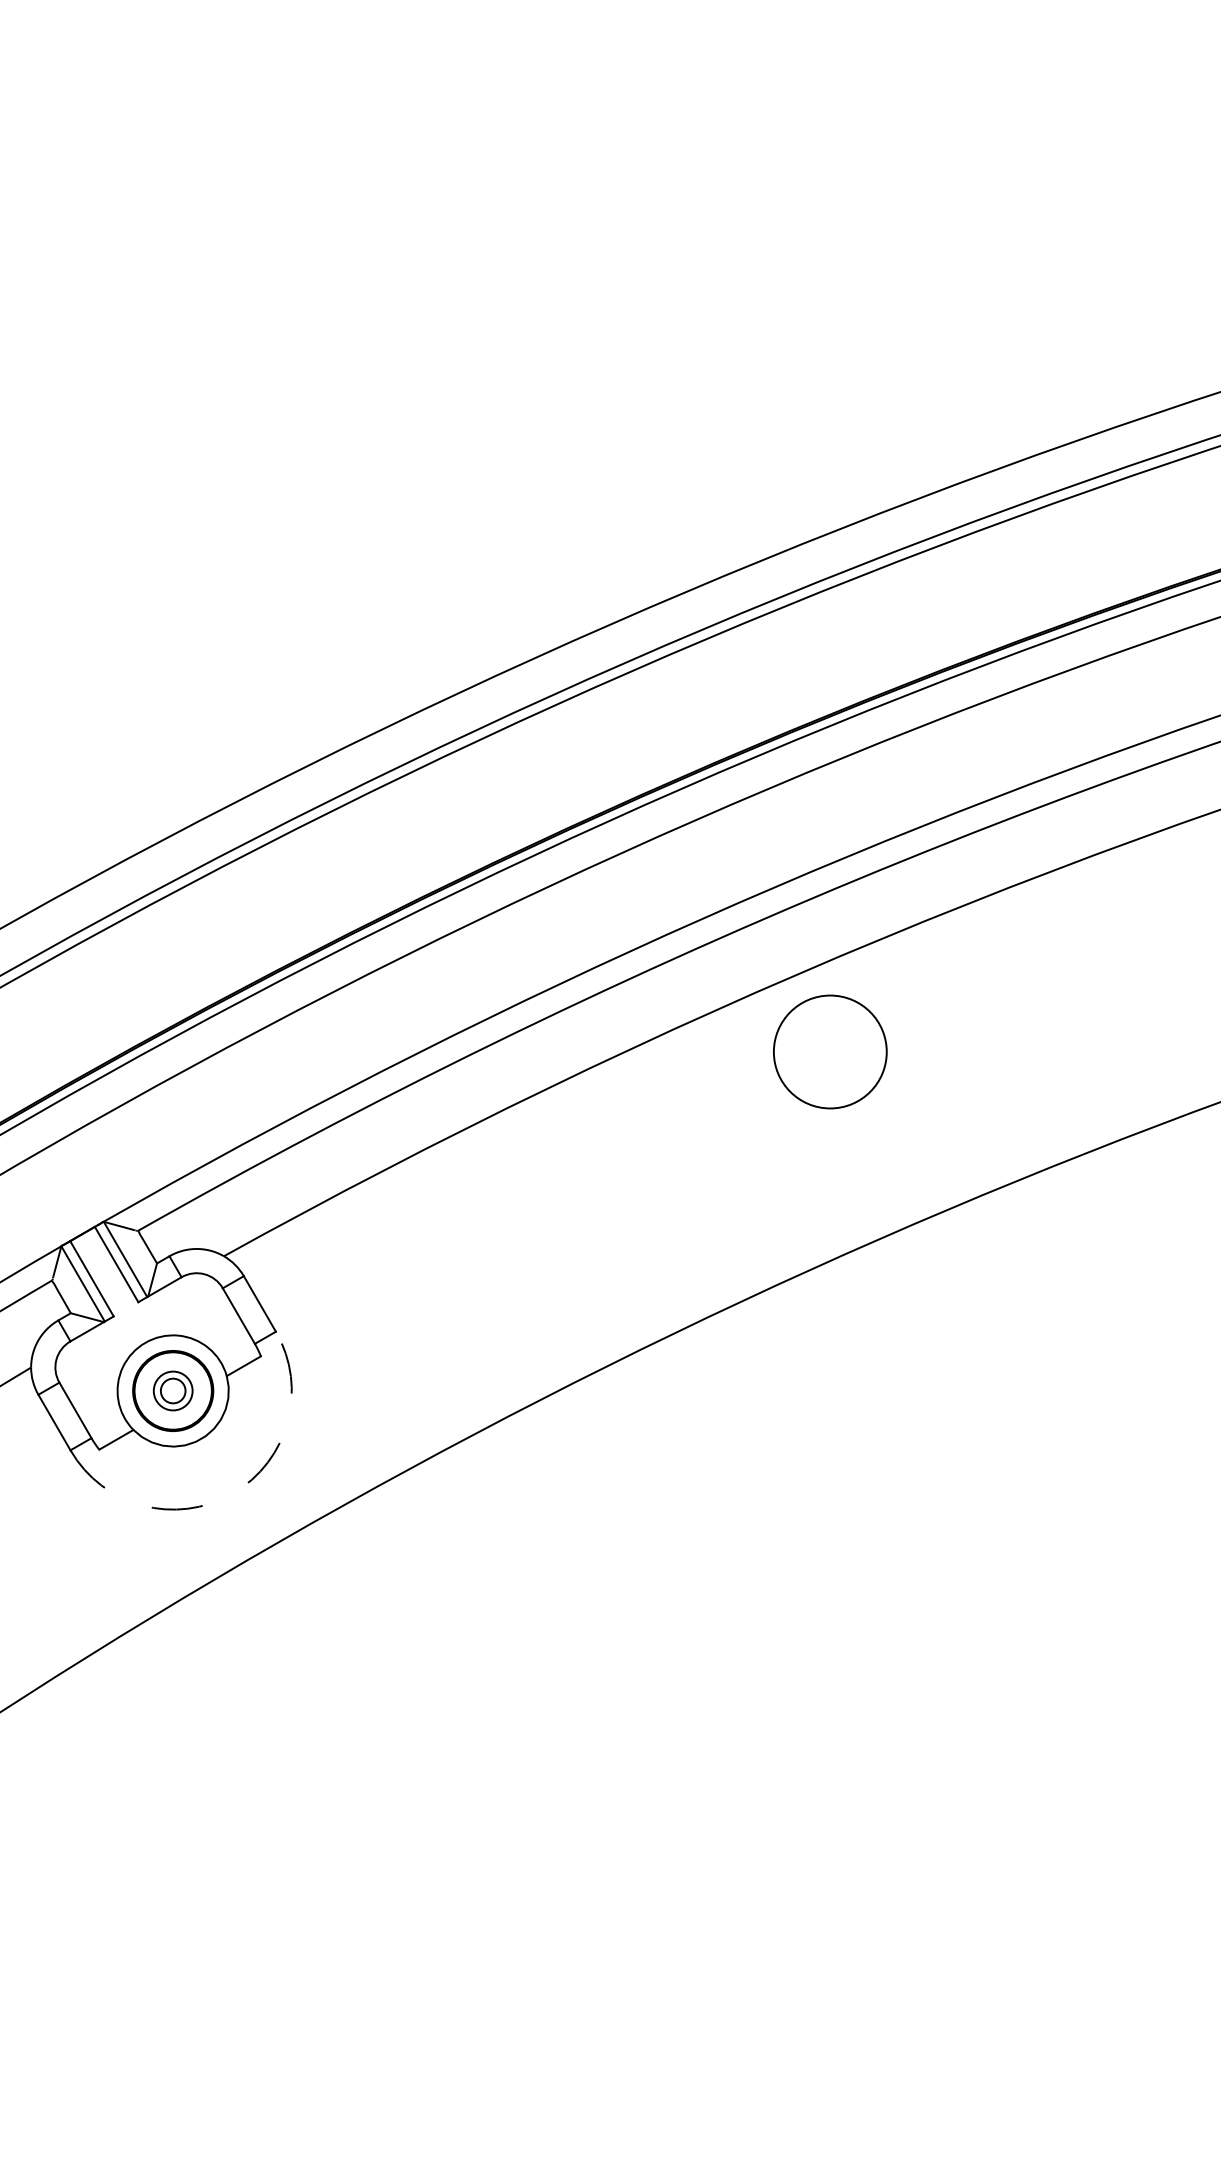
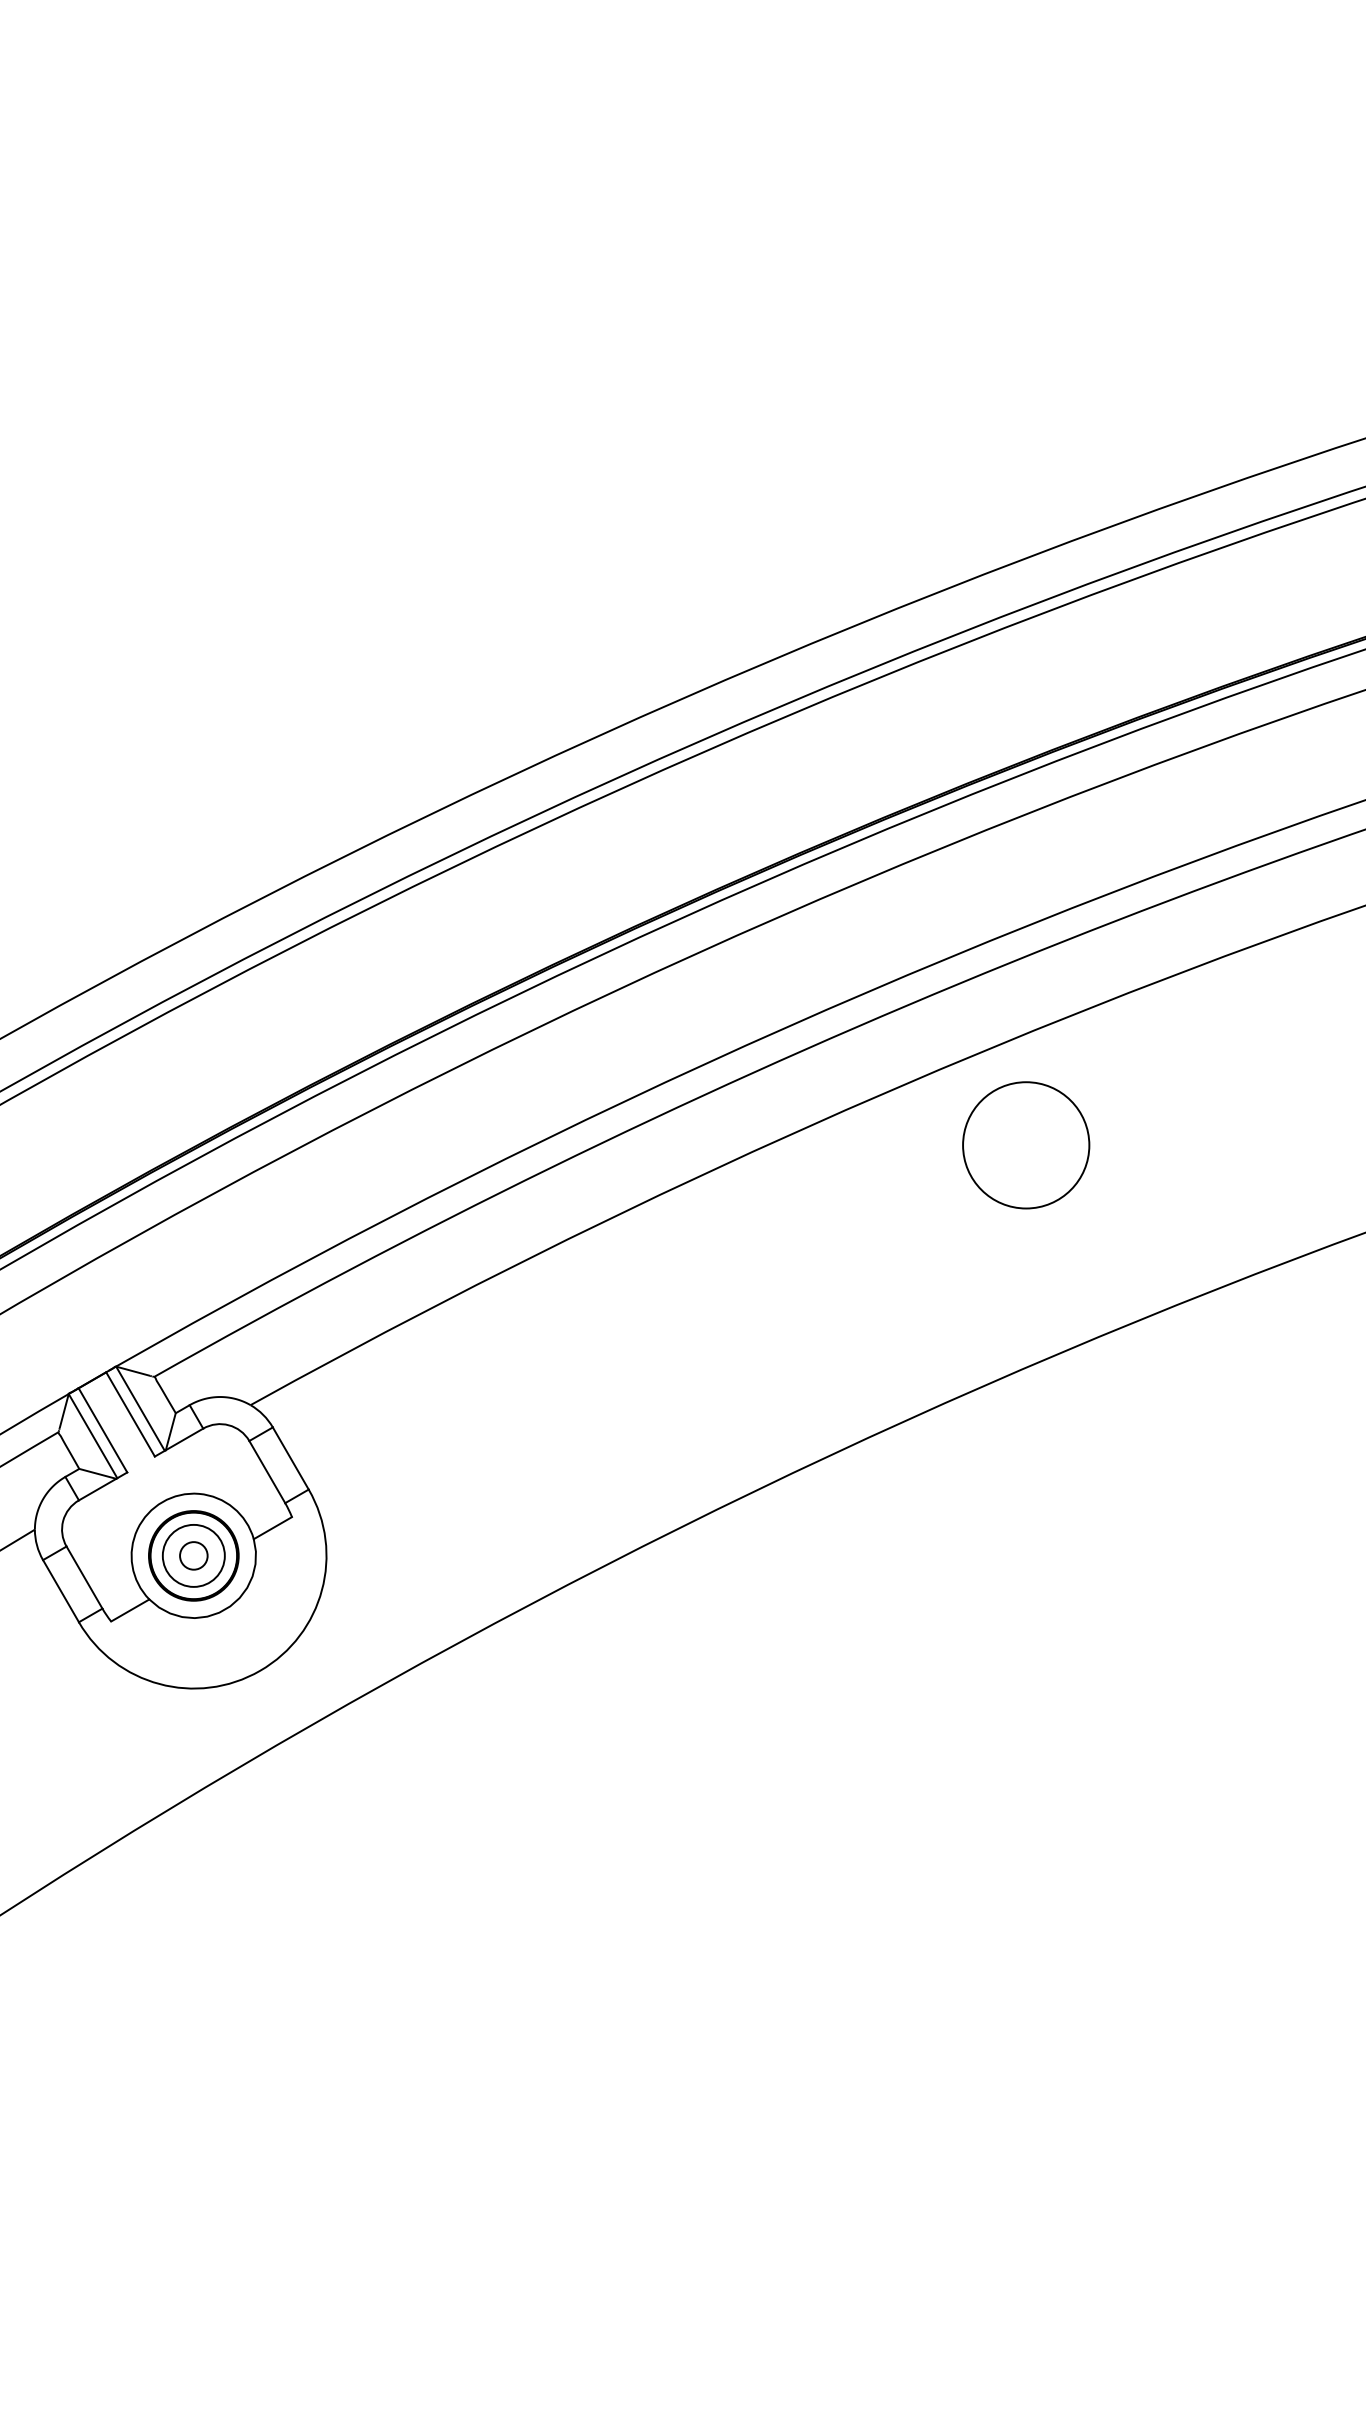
circle: (830, 1051) -> (1026, 1144), moved
circle: (172, 1390) -> (193, 1555), size x1.43
arc: (232, 1493) -> (260, 1670), dashed -> solid

